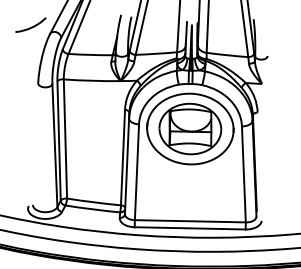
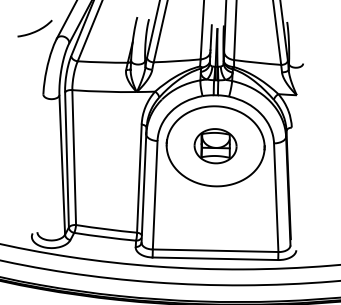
part: (190, 128) -> (215, 145), size x0.6

